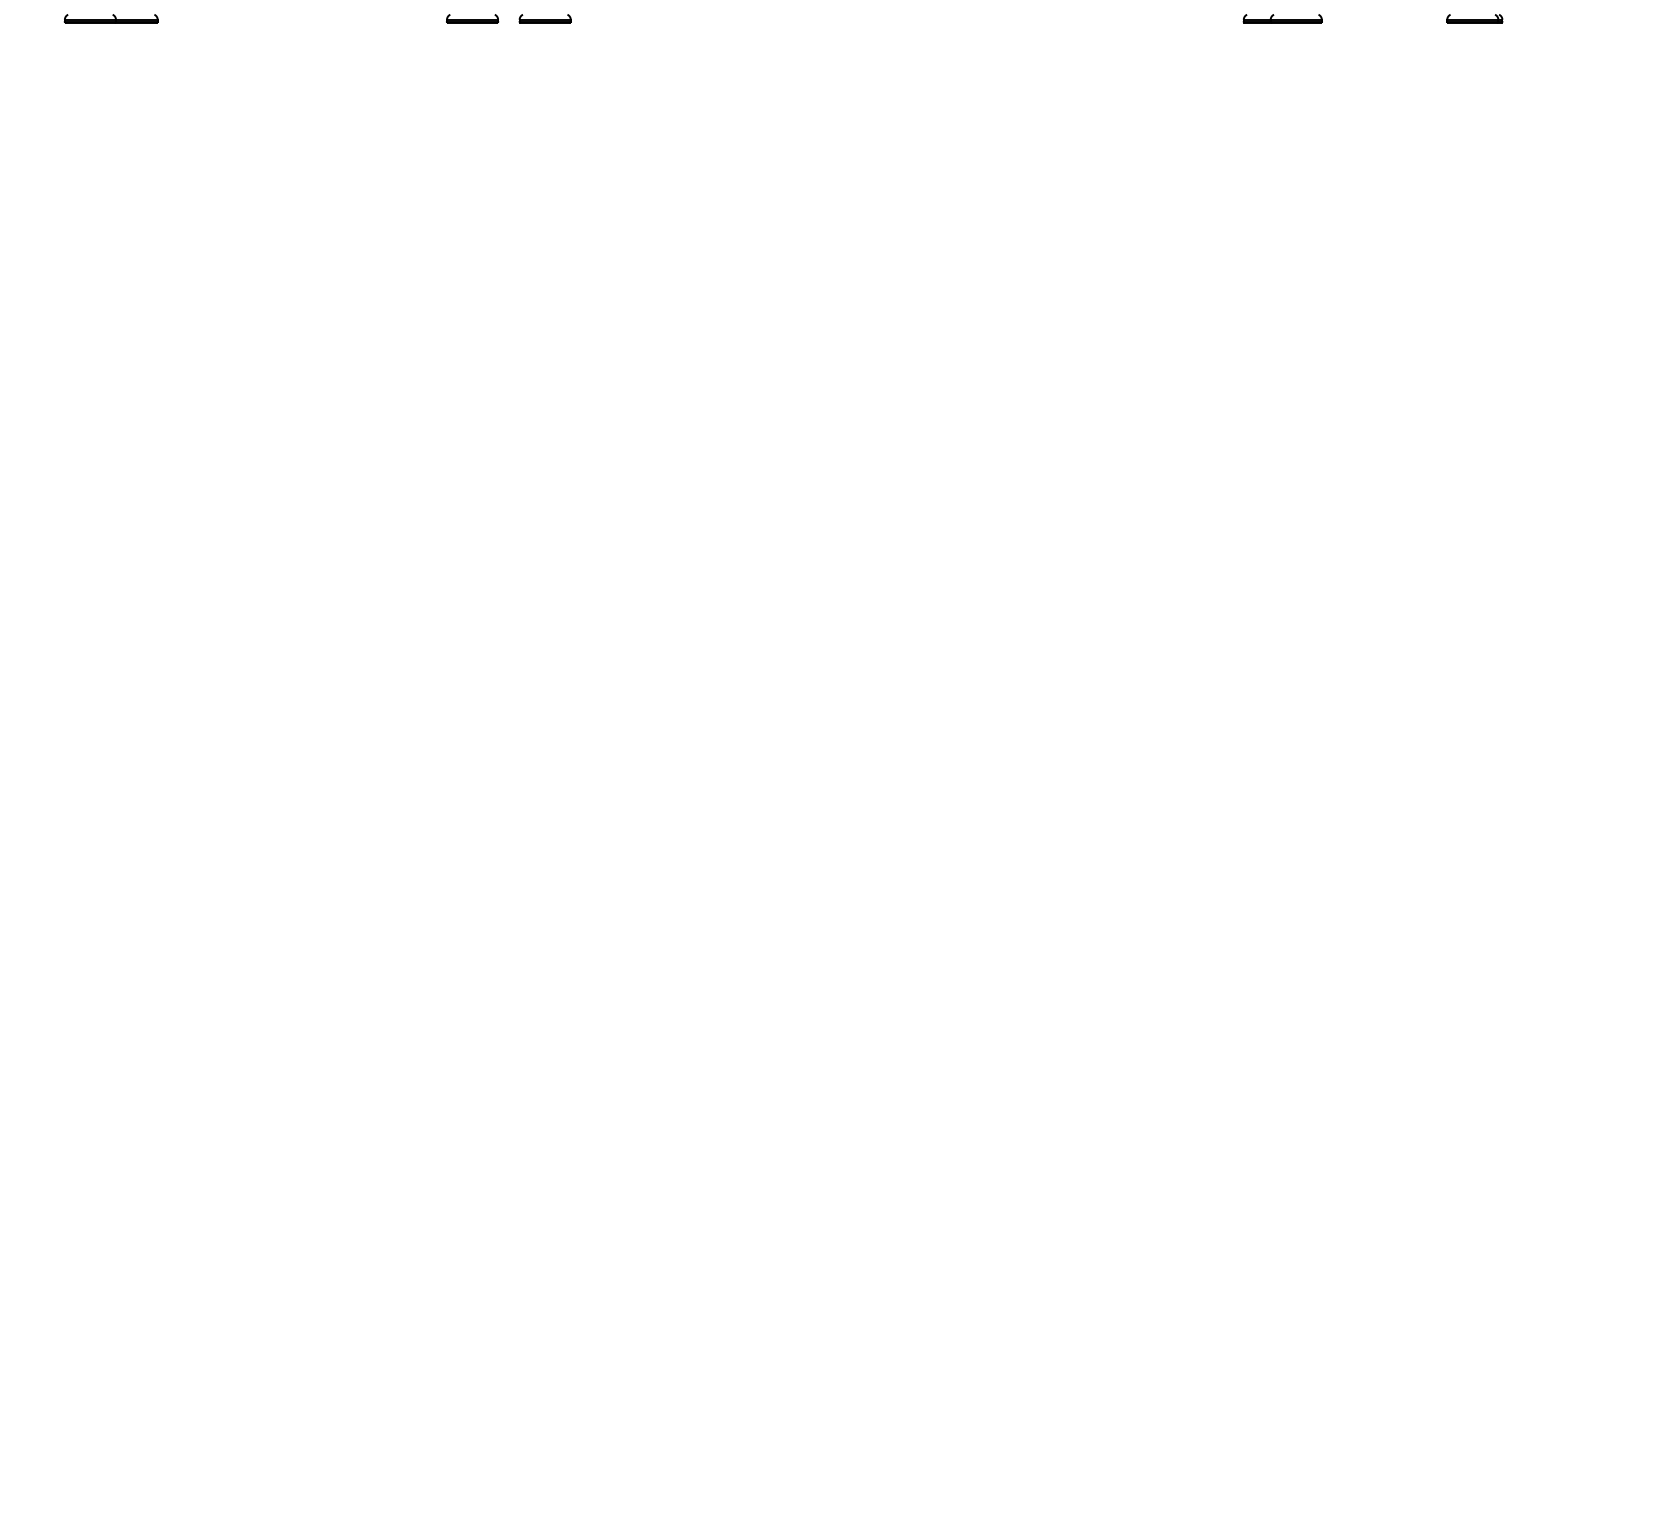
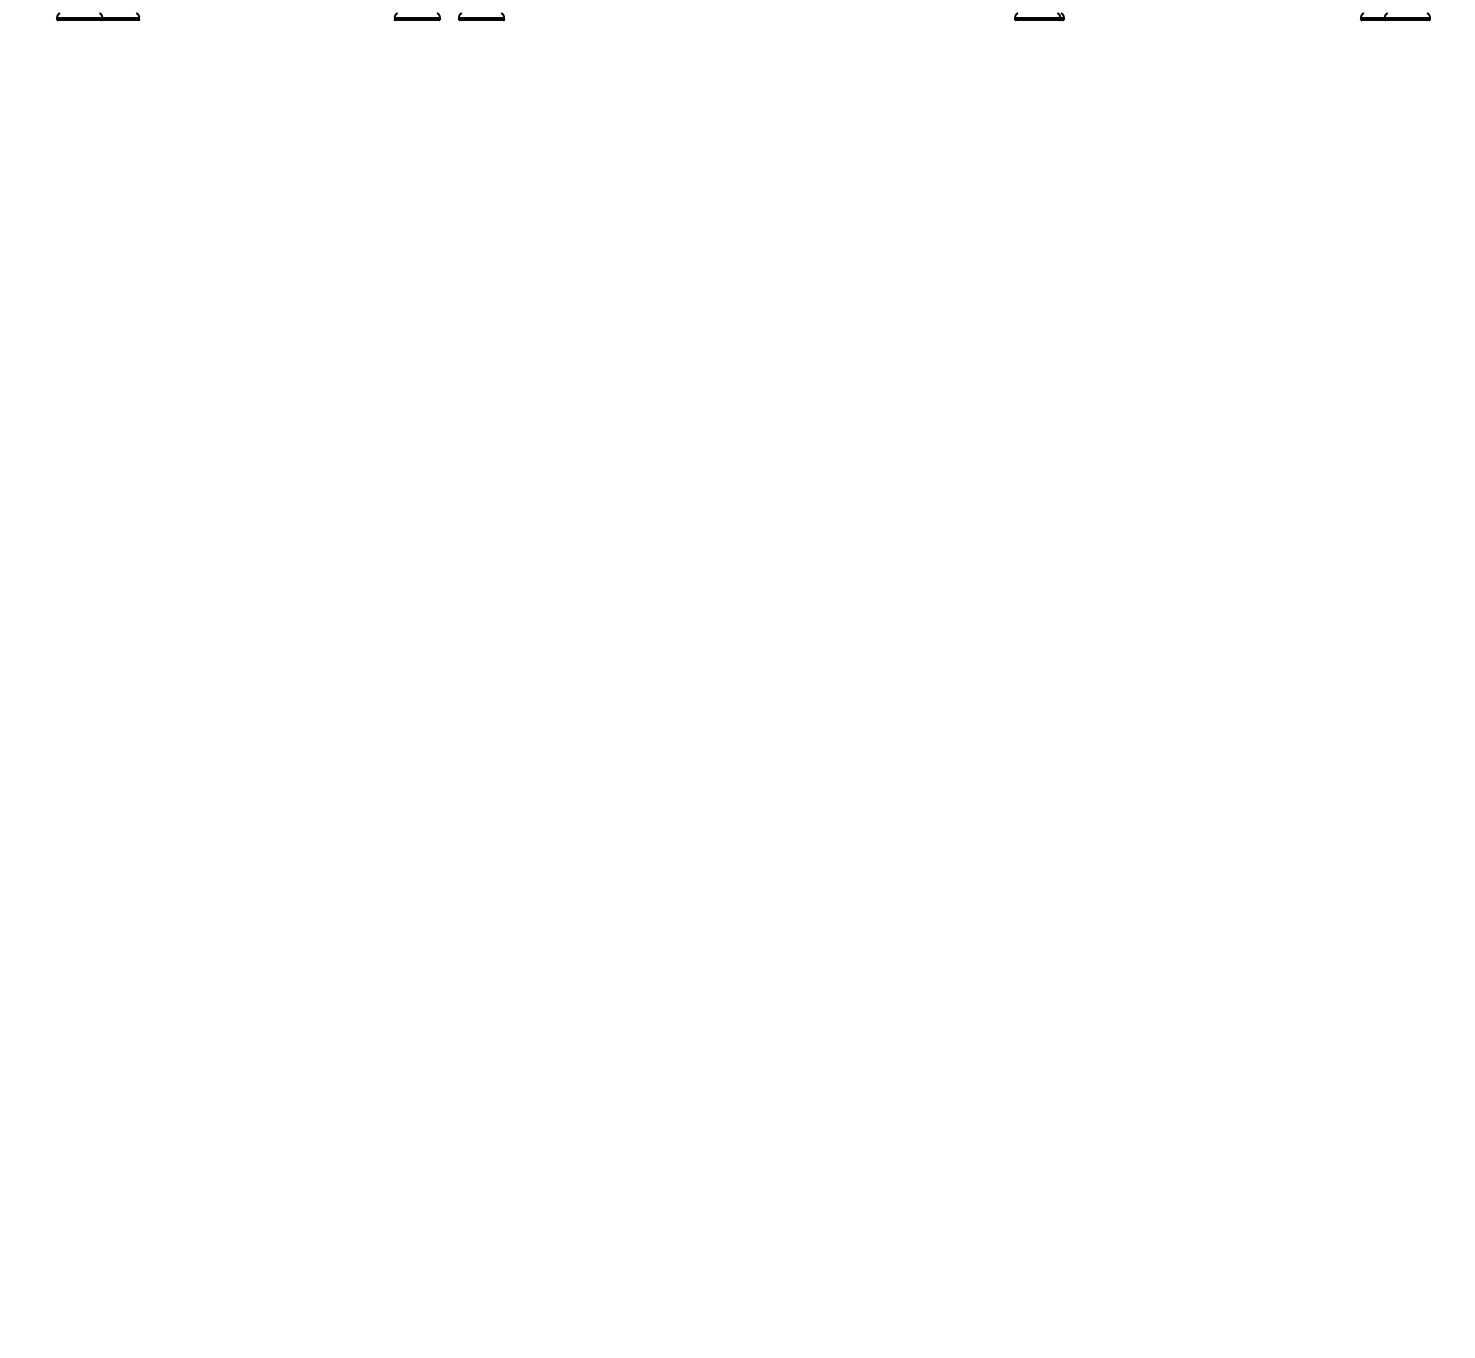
part: (1282, 18) -> (1395, 16), moved
part: (1474, 18) -> (1039, 16), moved

